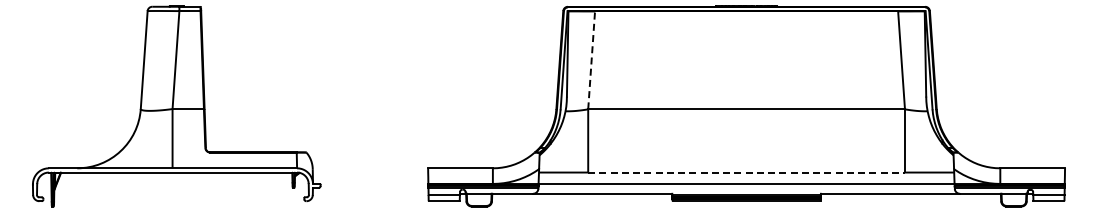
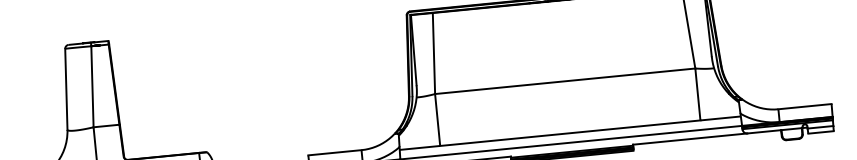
line: (591, 59) -> (433, 52), dashed -> solid
line: (747, 172) -> (571, 133), dashed -> solid

